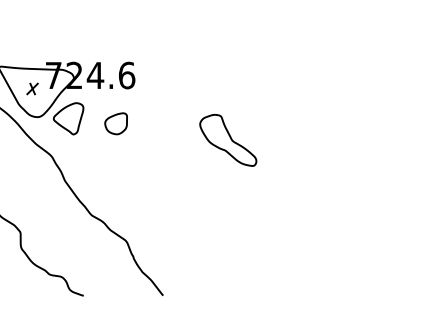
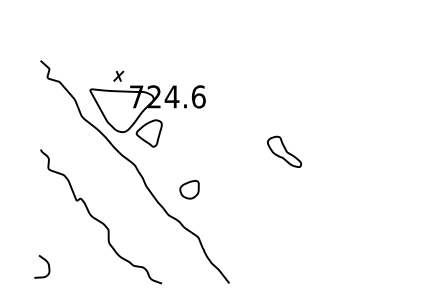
part: (32, 88) -> (118, 75), moved
part: (116, 123) -> (189, 189), moved
part: (228, 139) -> (284, 151), size x0.7

